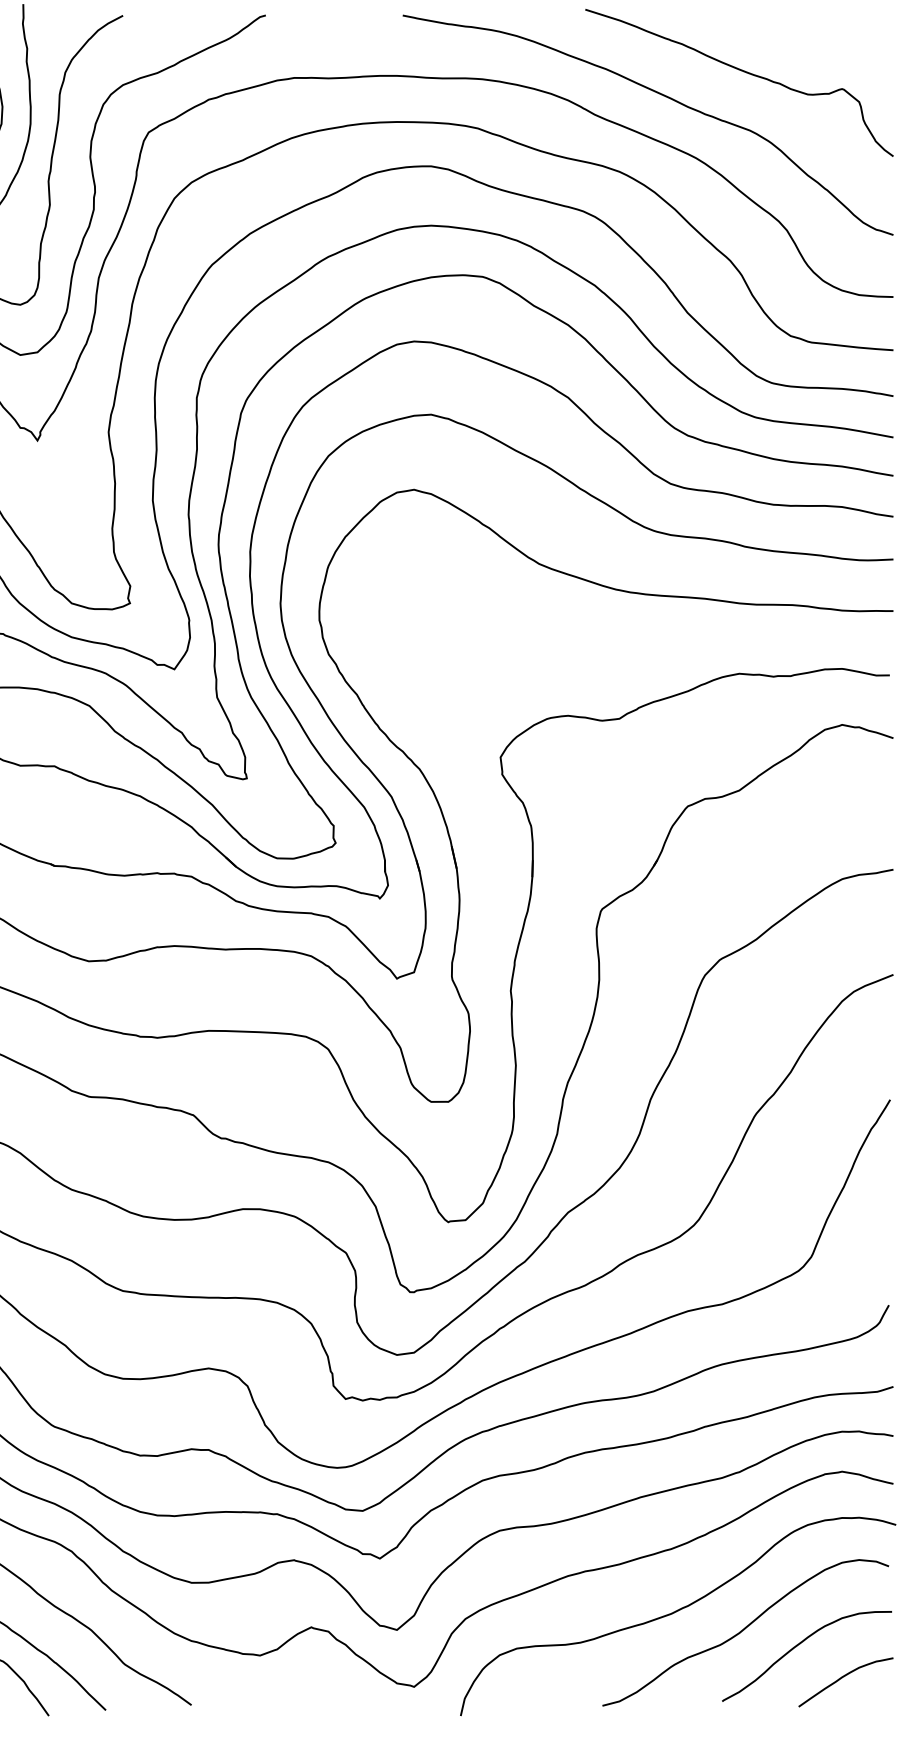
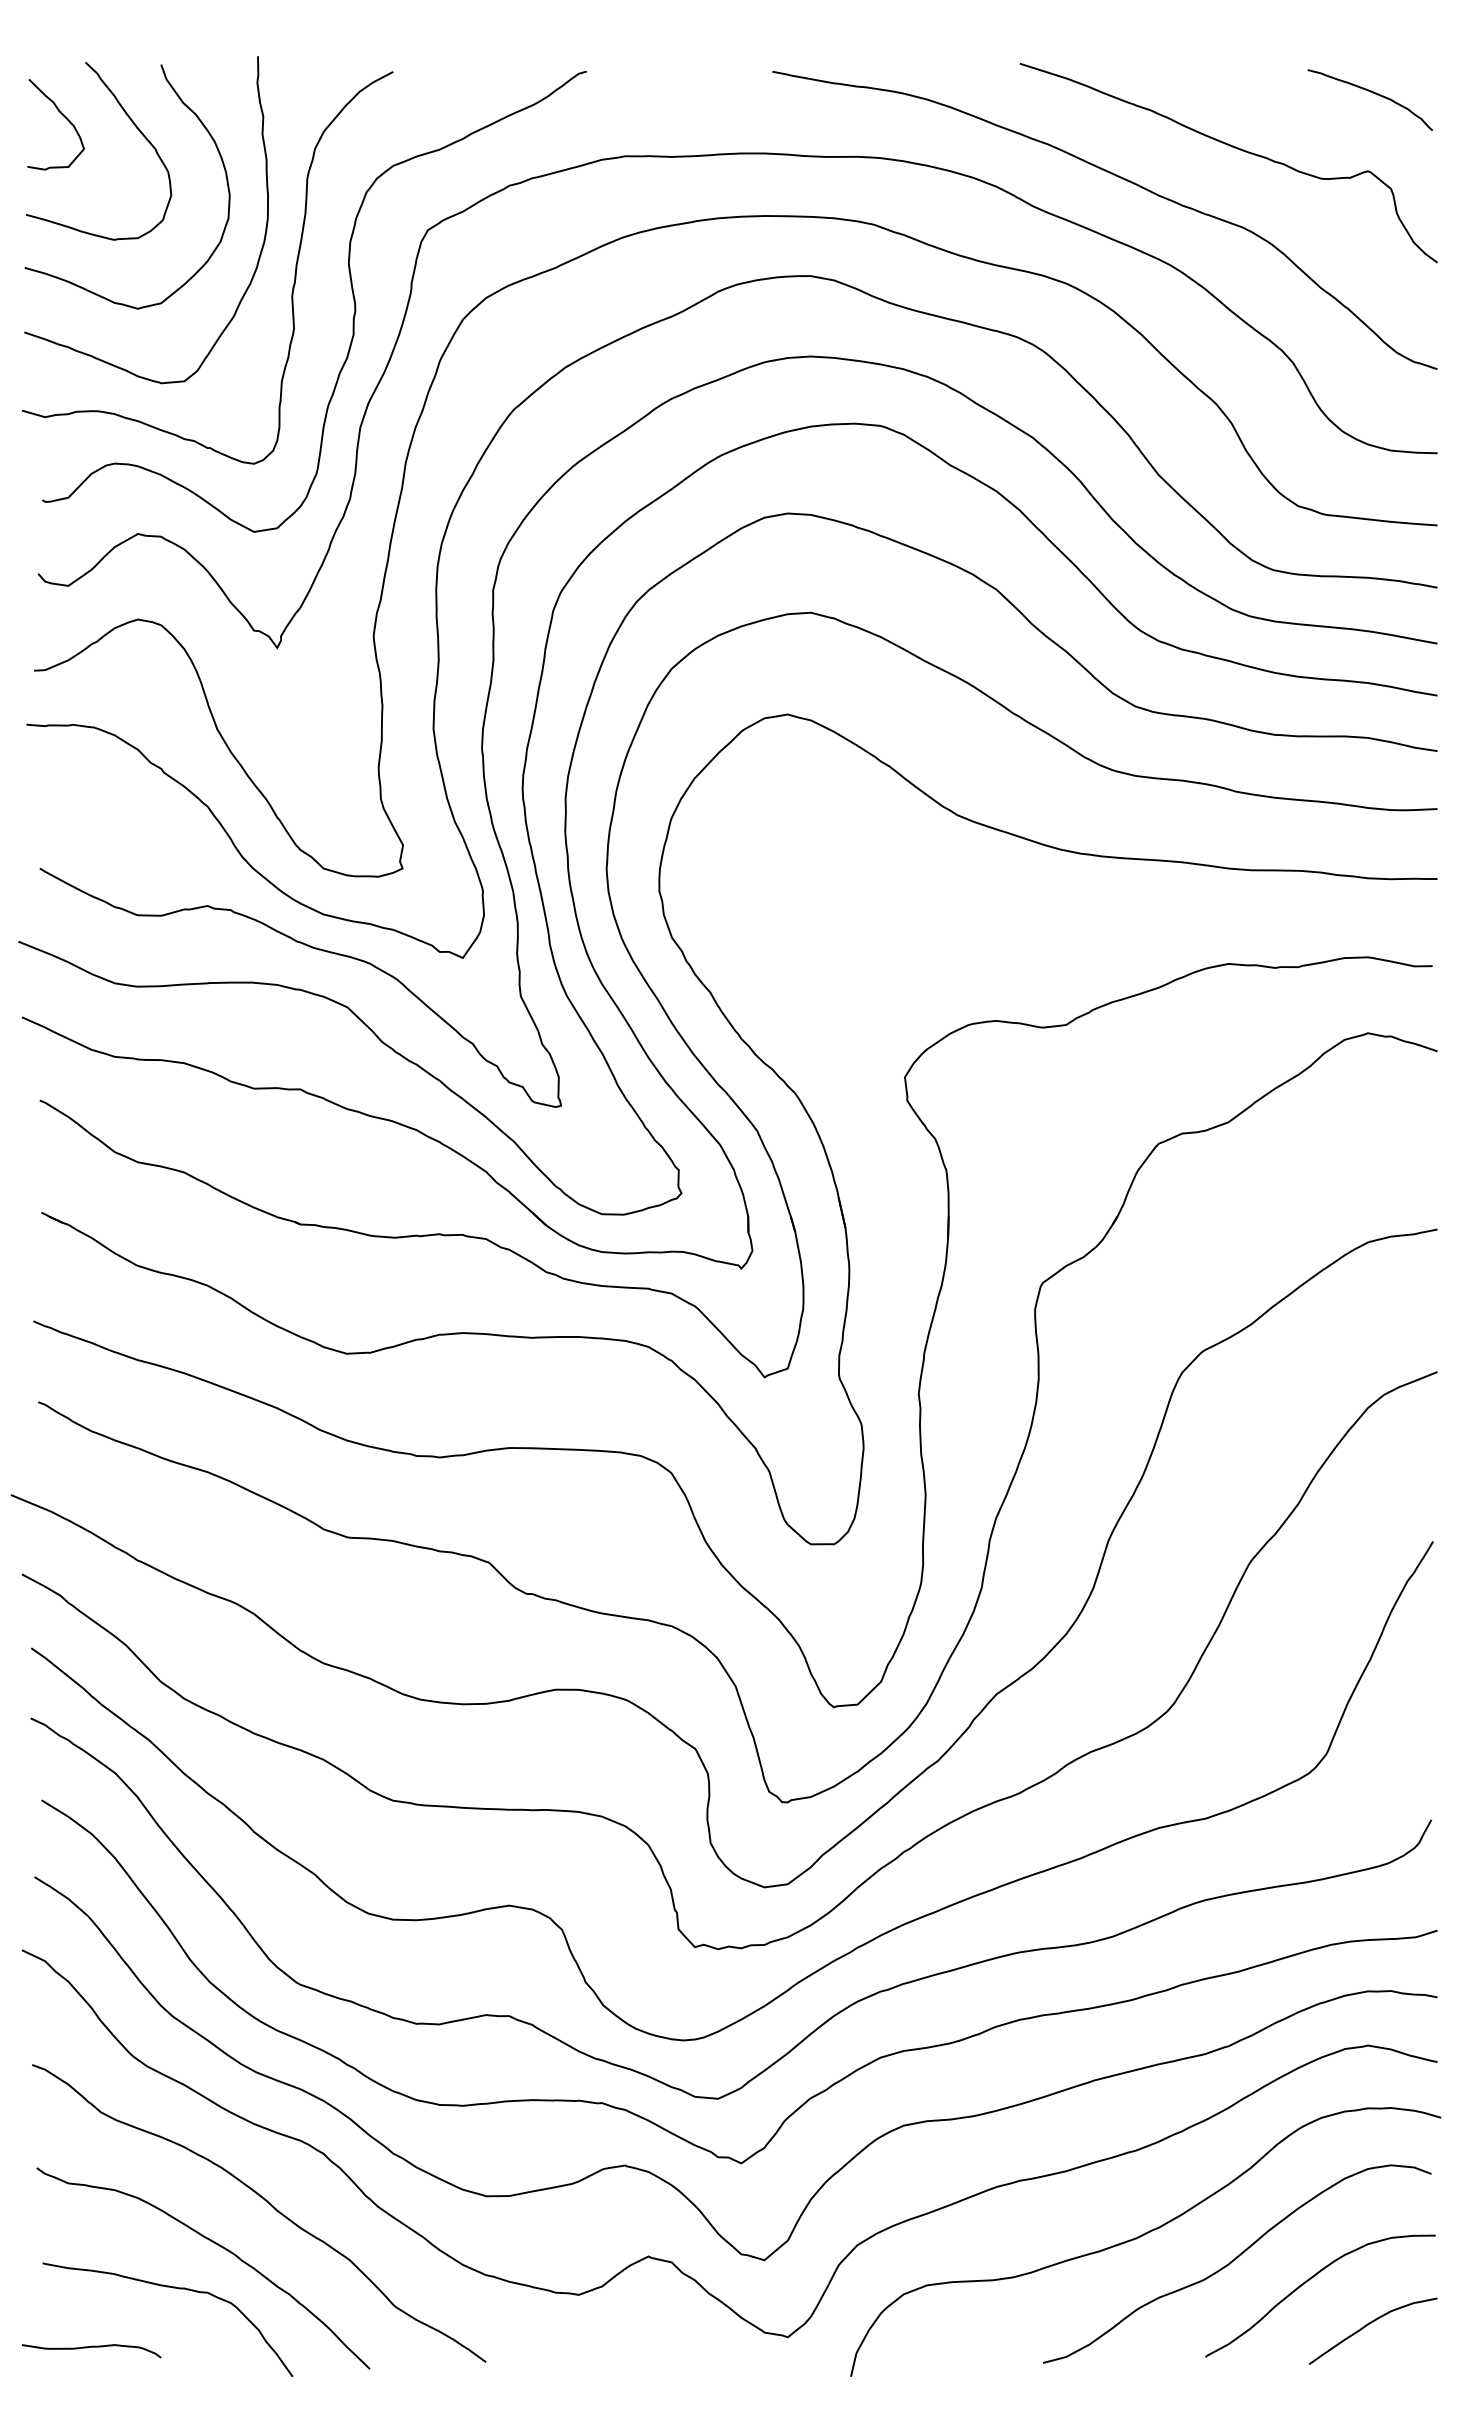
curve: (845, 31) -> (1372, 93), added

